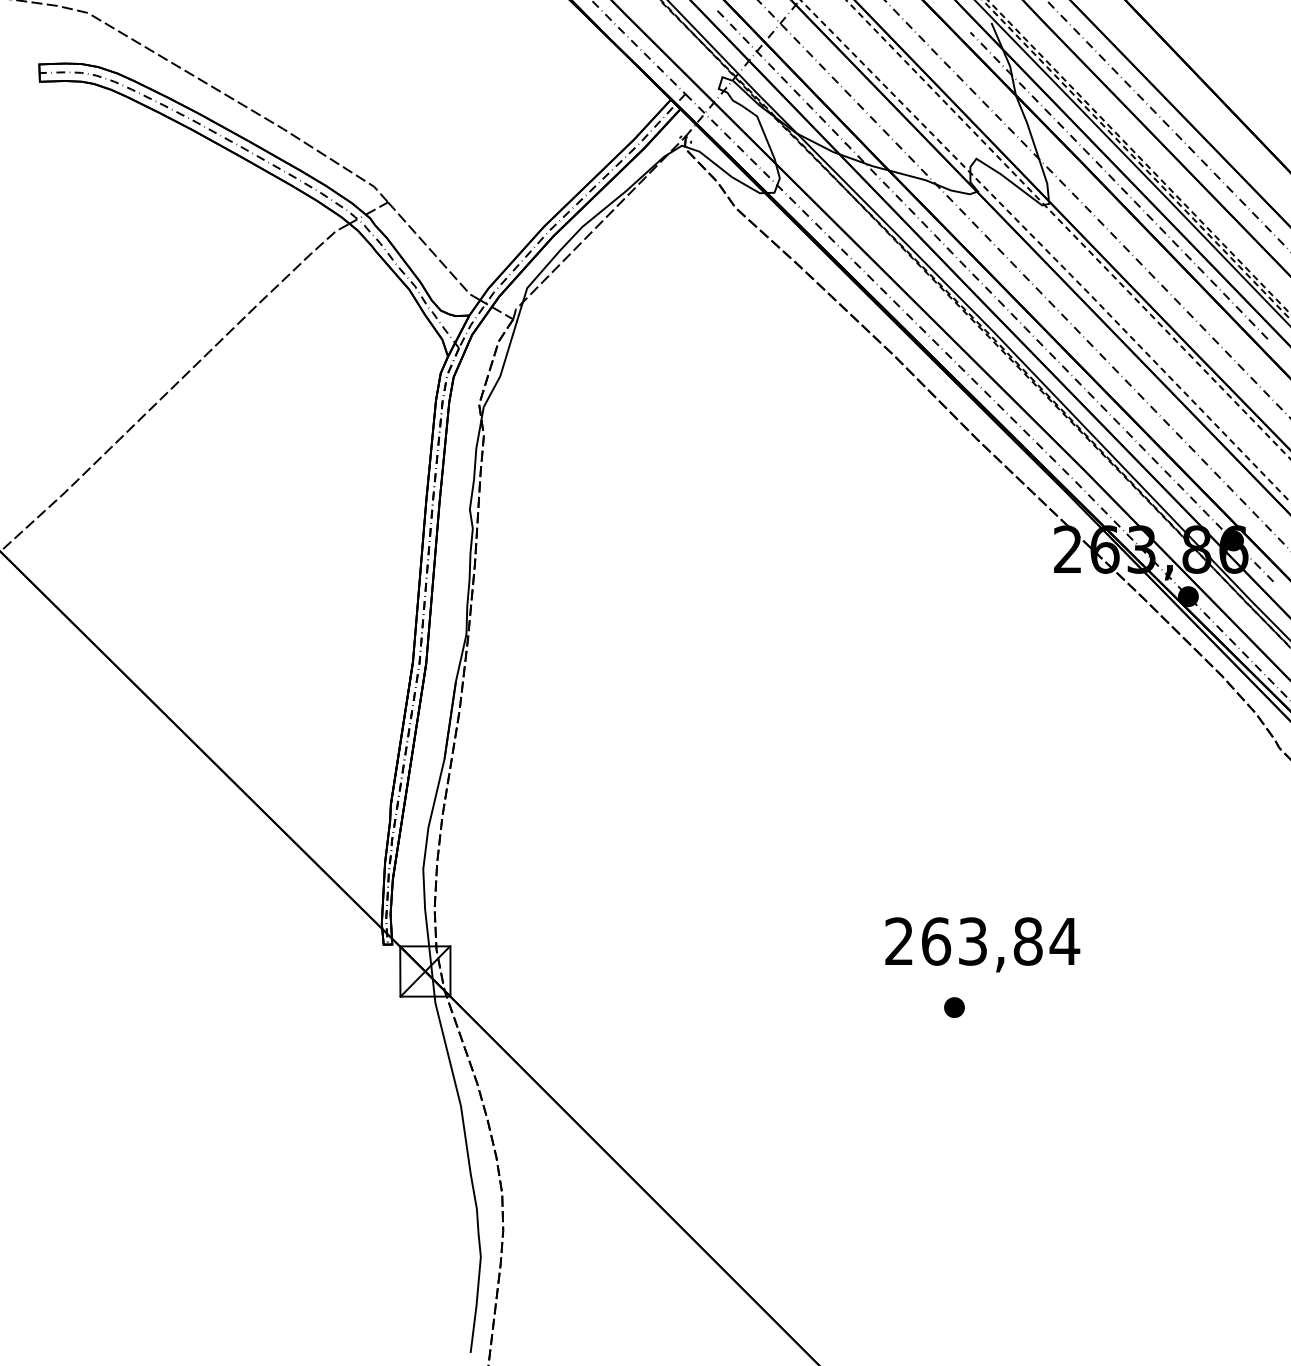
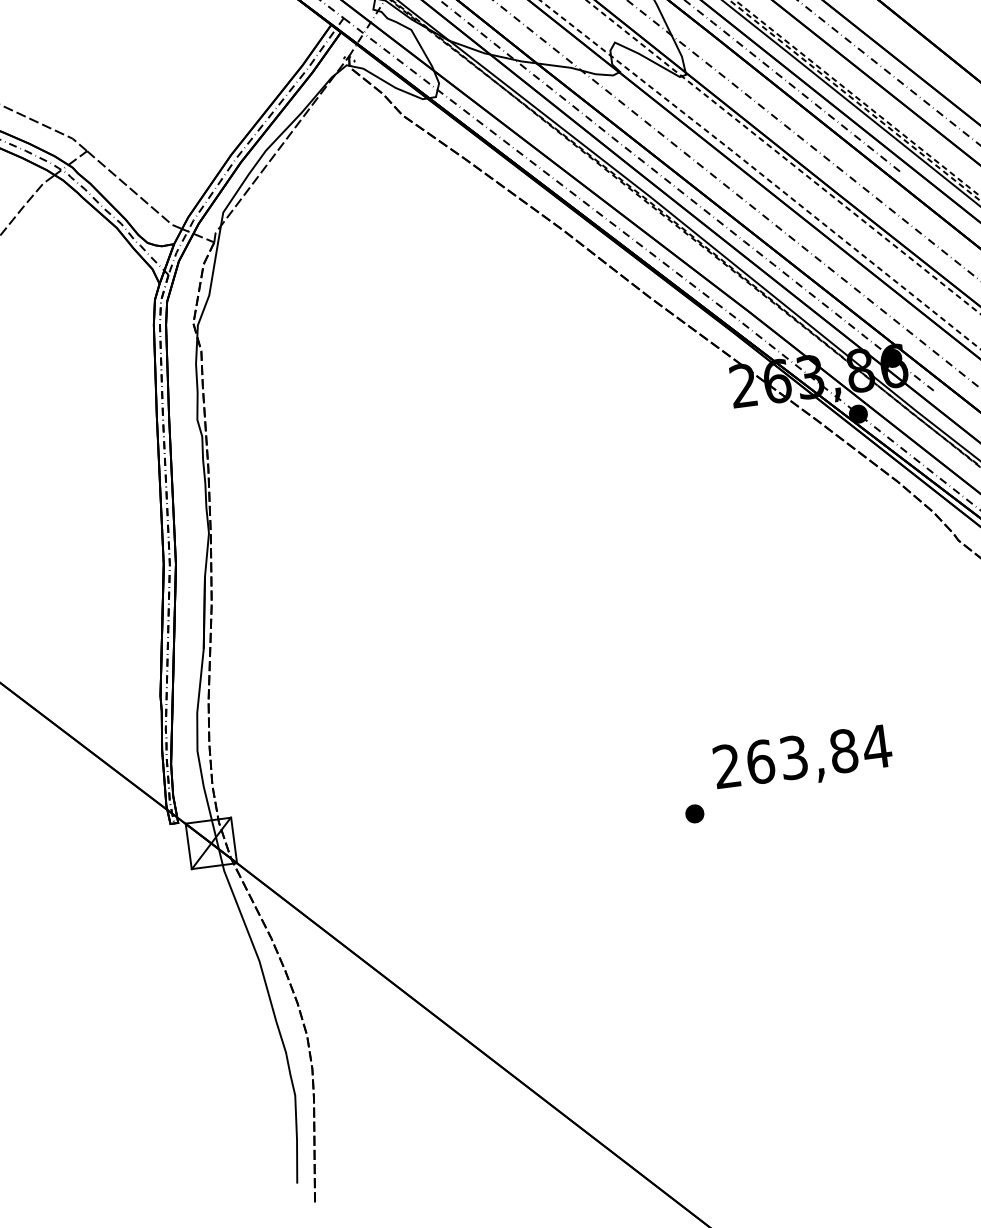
text: (982, 944) -> (802, 759), moved

